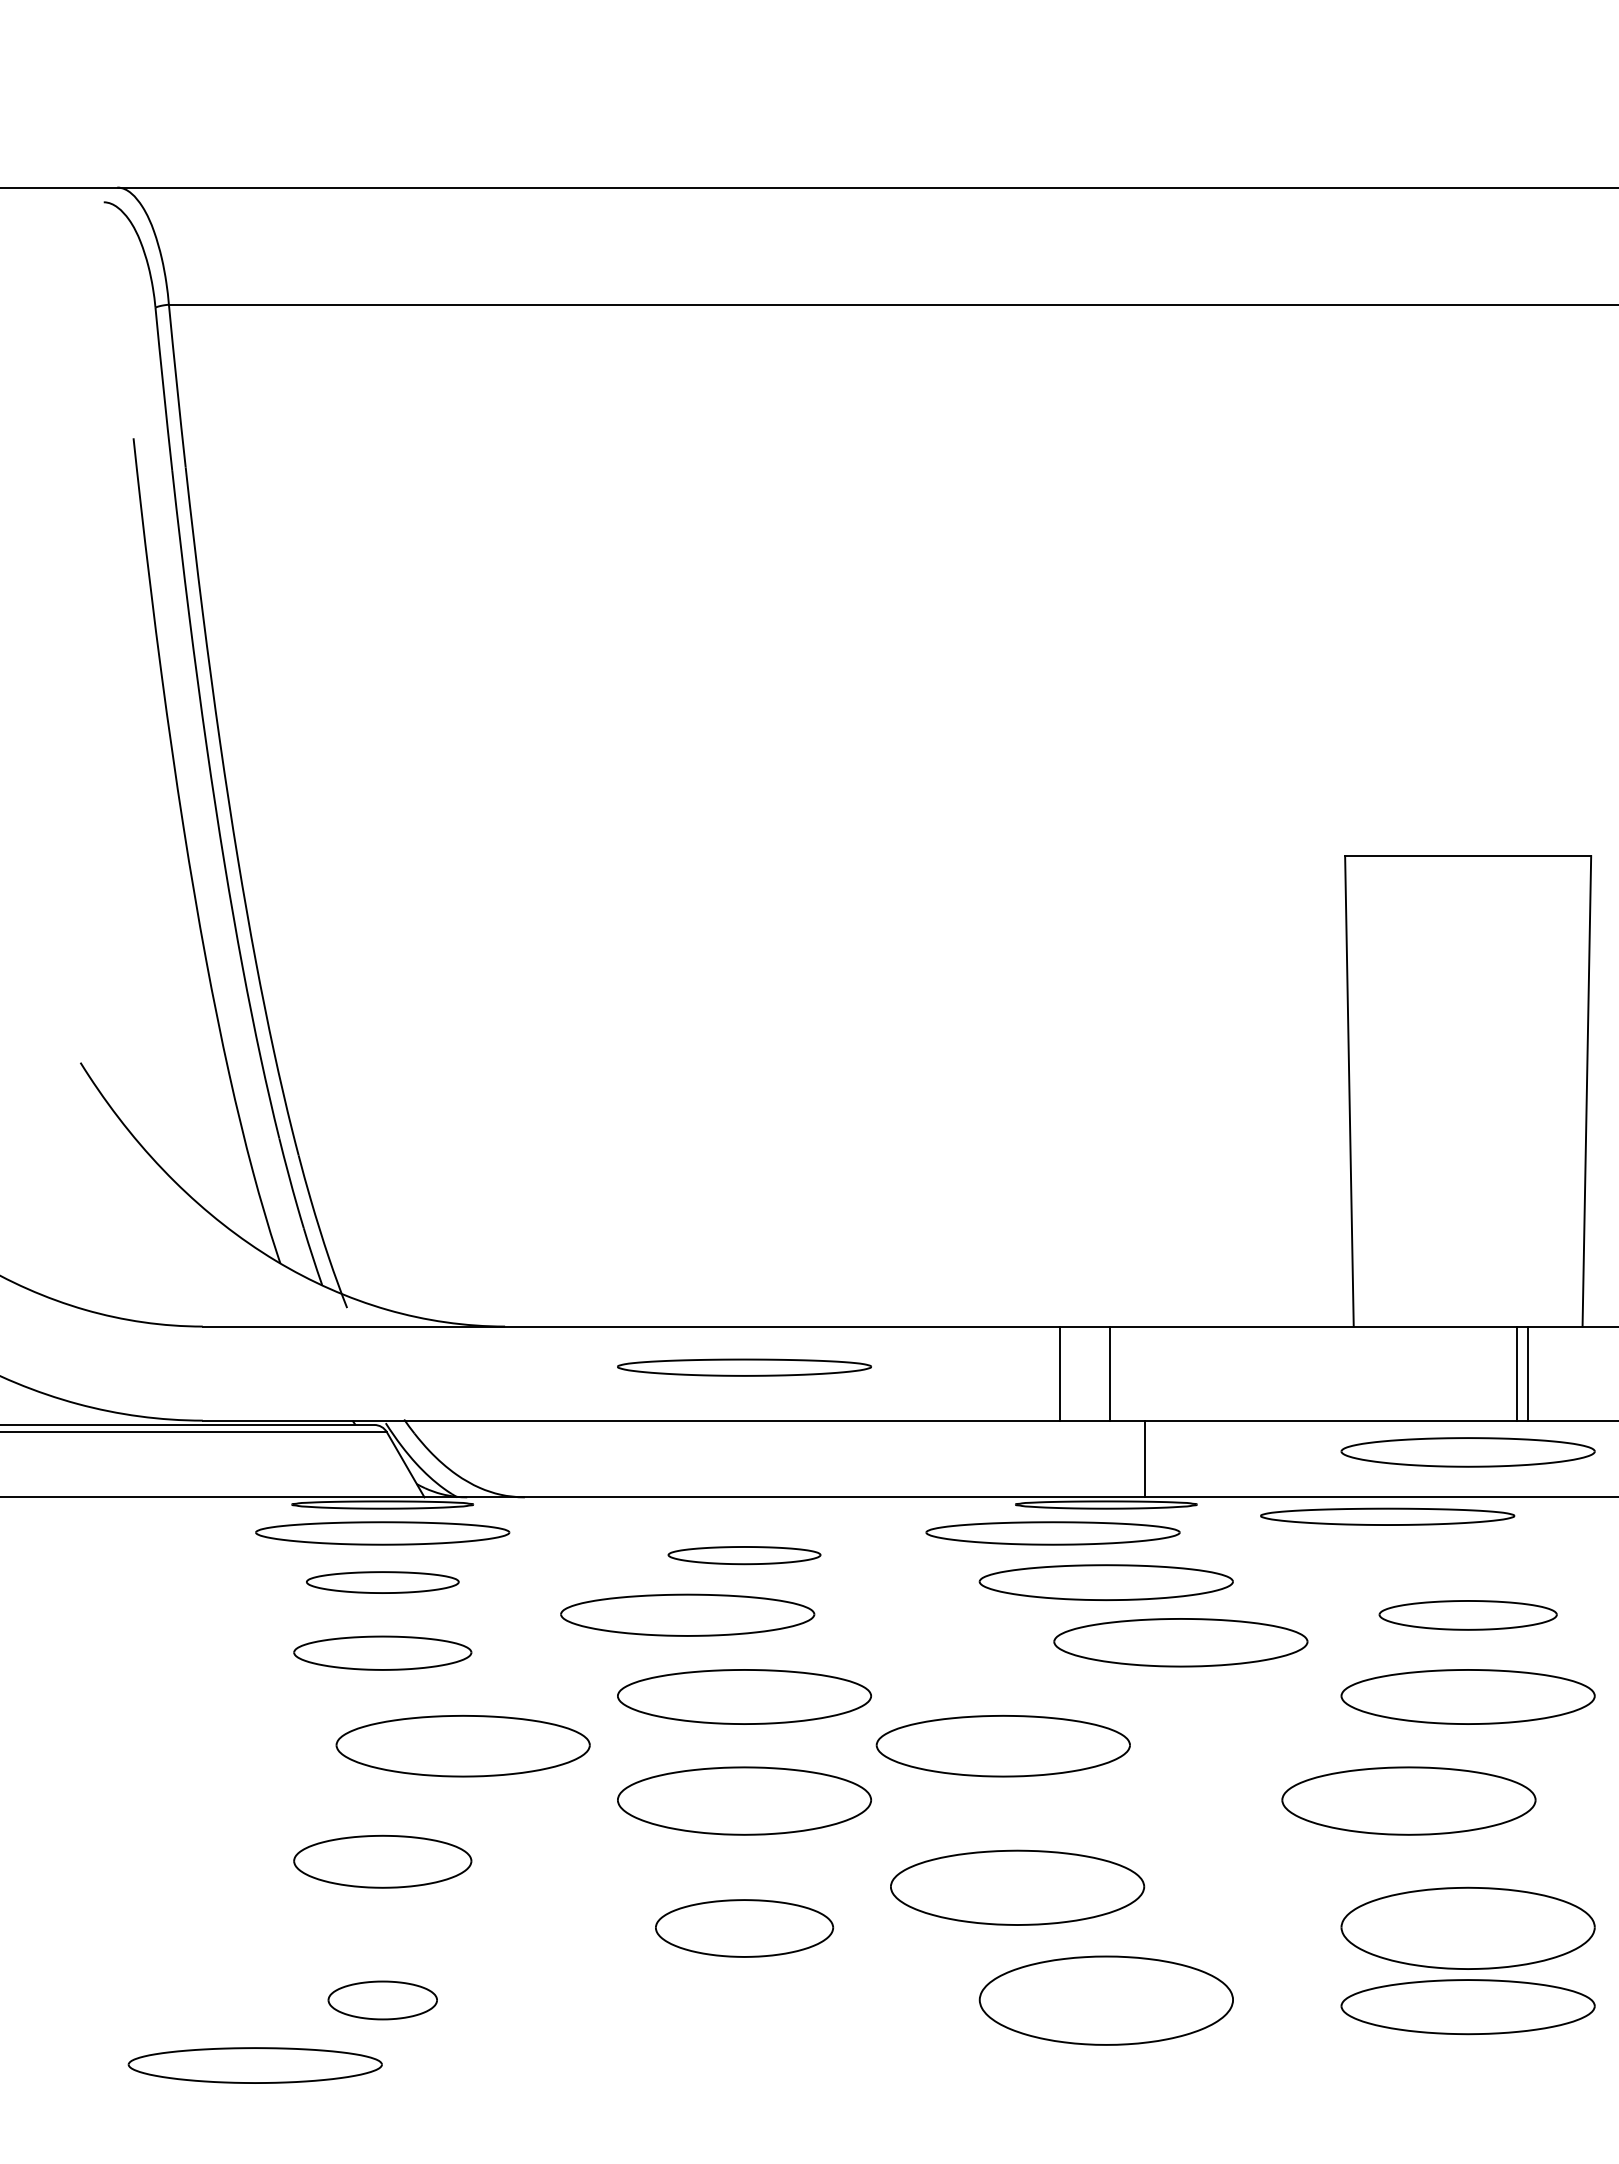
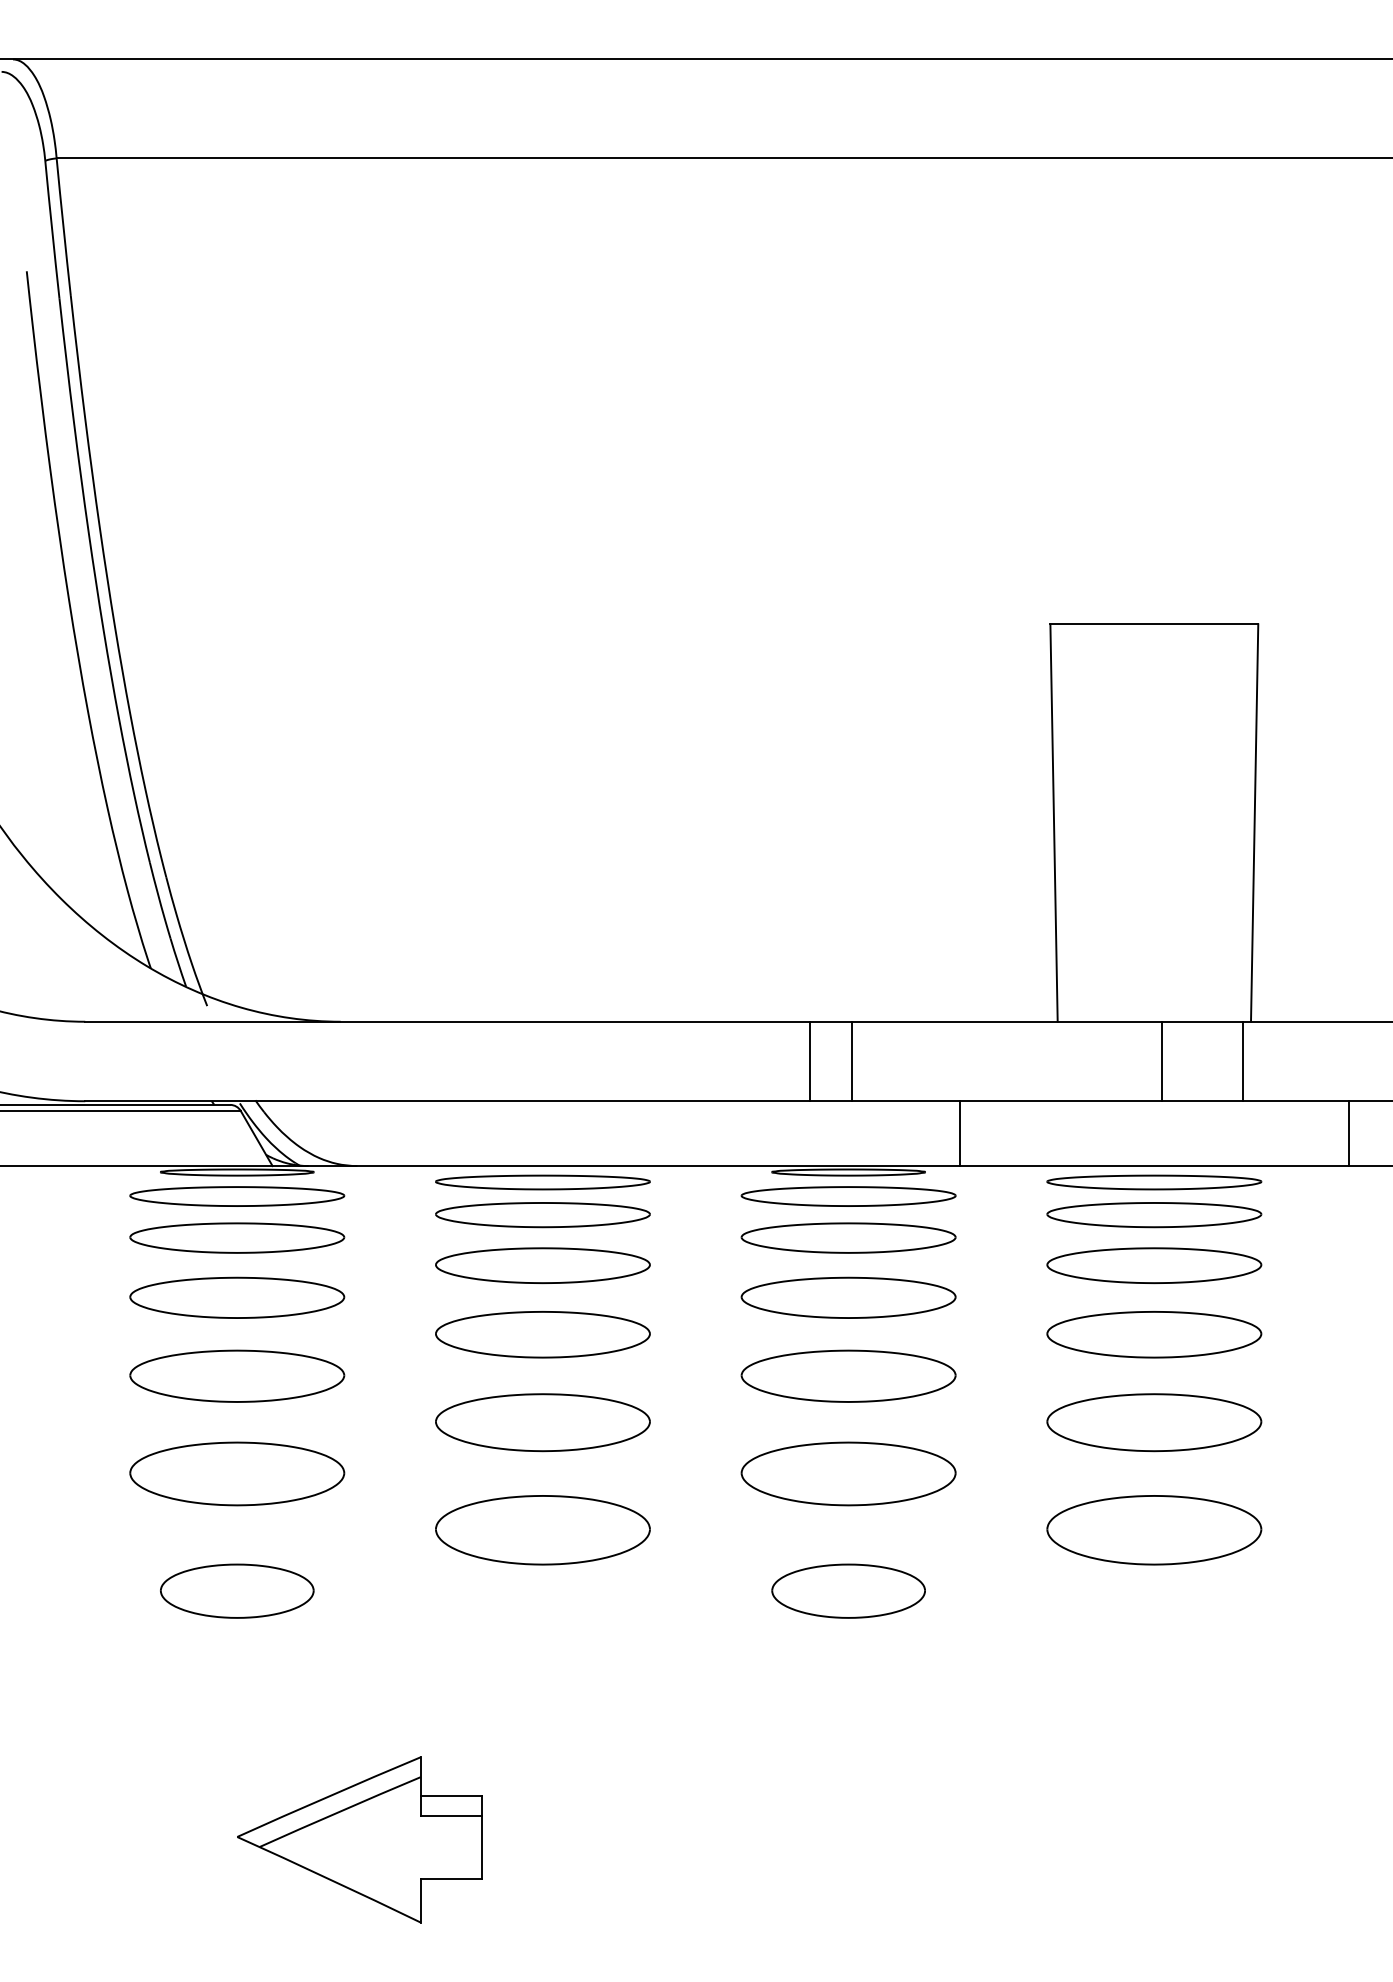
part: (743, 1367) -> (542, 1182), moved
line: (1516, 1373) -> (1243, 1061), moved
line: (1527, 1373) -> (1161, 1061), moved
part: (1468, 1452) -> (1154, 1215), moved
line: (1145, 1458) -> (959, 1133), moved
part: (1387, 1516) -> (1154, 1182), moved
part: (1052, 1533) -> (848, 1196), moved
part: (743, 1555) -> (542, 1215), size x1.67
part: (382, 1581) -> (237, 1237), size x1.67
part: (687, 1615) -> (542, 1265), moved
part: (1468, 1615) -> (1154, 1265), size x1.43
part: (1180, 1642) -> (848, 1297), moved
part: (382, 1652) -> (237, 1297), size x1.43
part: (463, 1745) -> (237, 1375), moved
part: (1003, 1745) -> (848, 1375), moved
part: (1409, 1800) -> (1154, 1422), moved
part: (382, 1861) -> (237, 1473), size x1.43
part: (1017, 1887) -> (848, 1473), moved
part: (743, 1928) -> (542, 1530), size x1.43
part: (382, 1999) -> (237, 1590), size x1.67
part: (1106, 1999) -> (848, 1590), size x0.71
part: (1468, 2006) -> (1154, 1596), removed
part: (255, 2064) -> (129, 1645), removed

